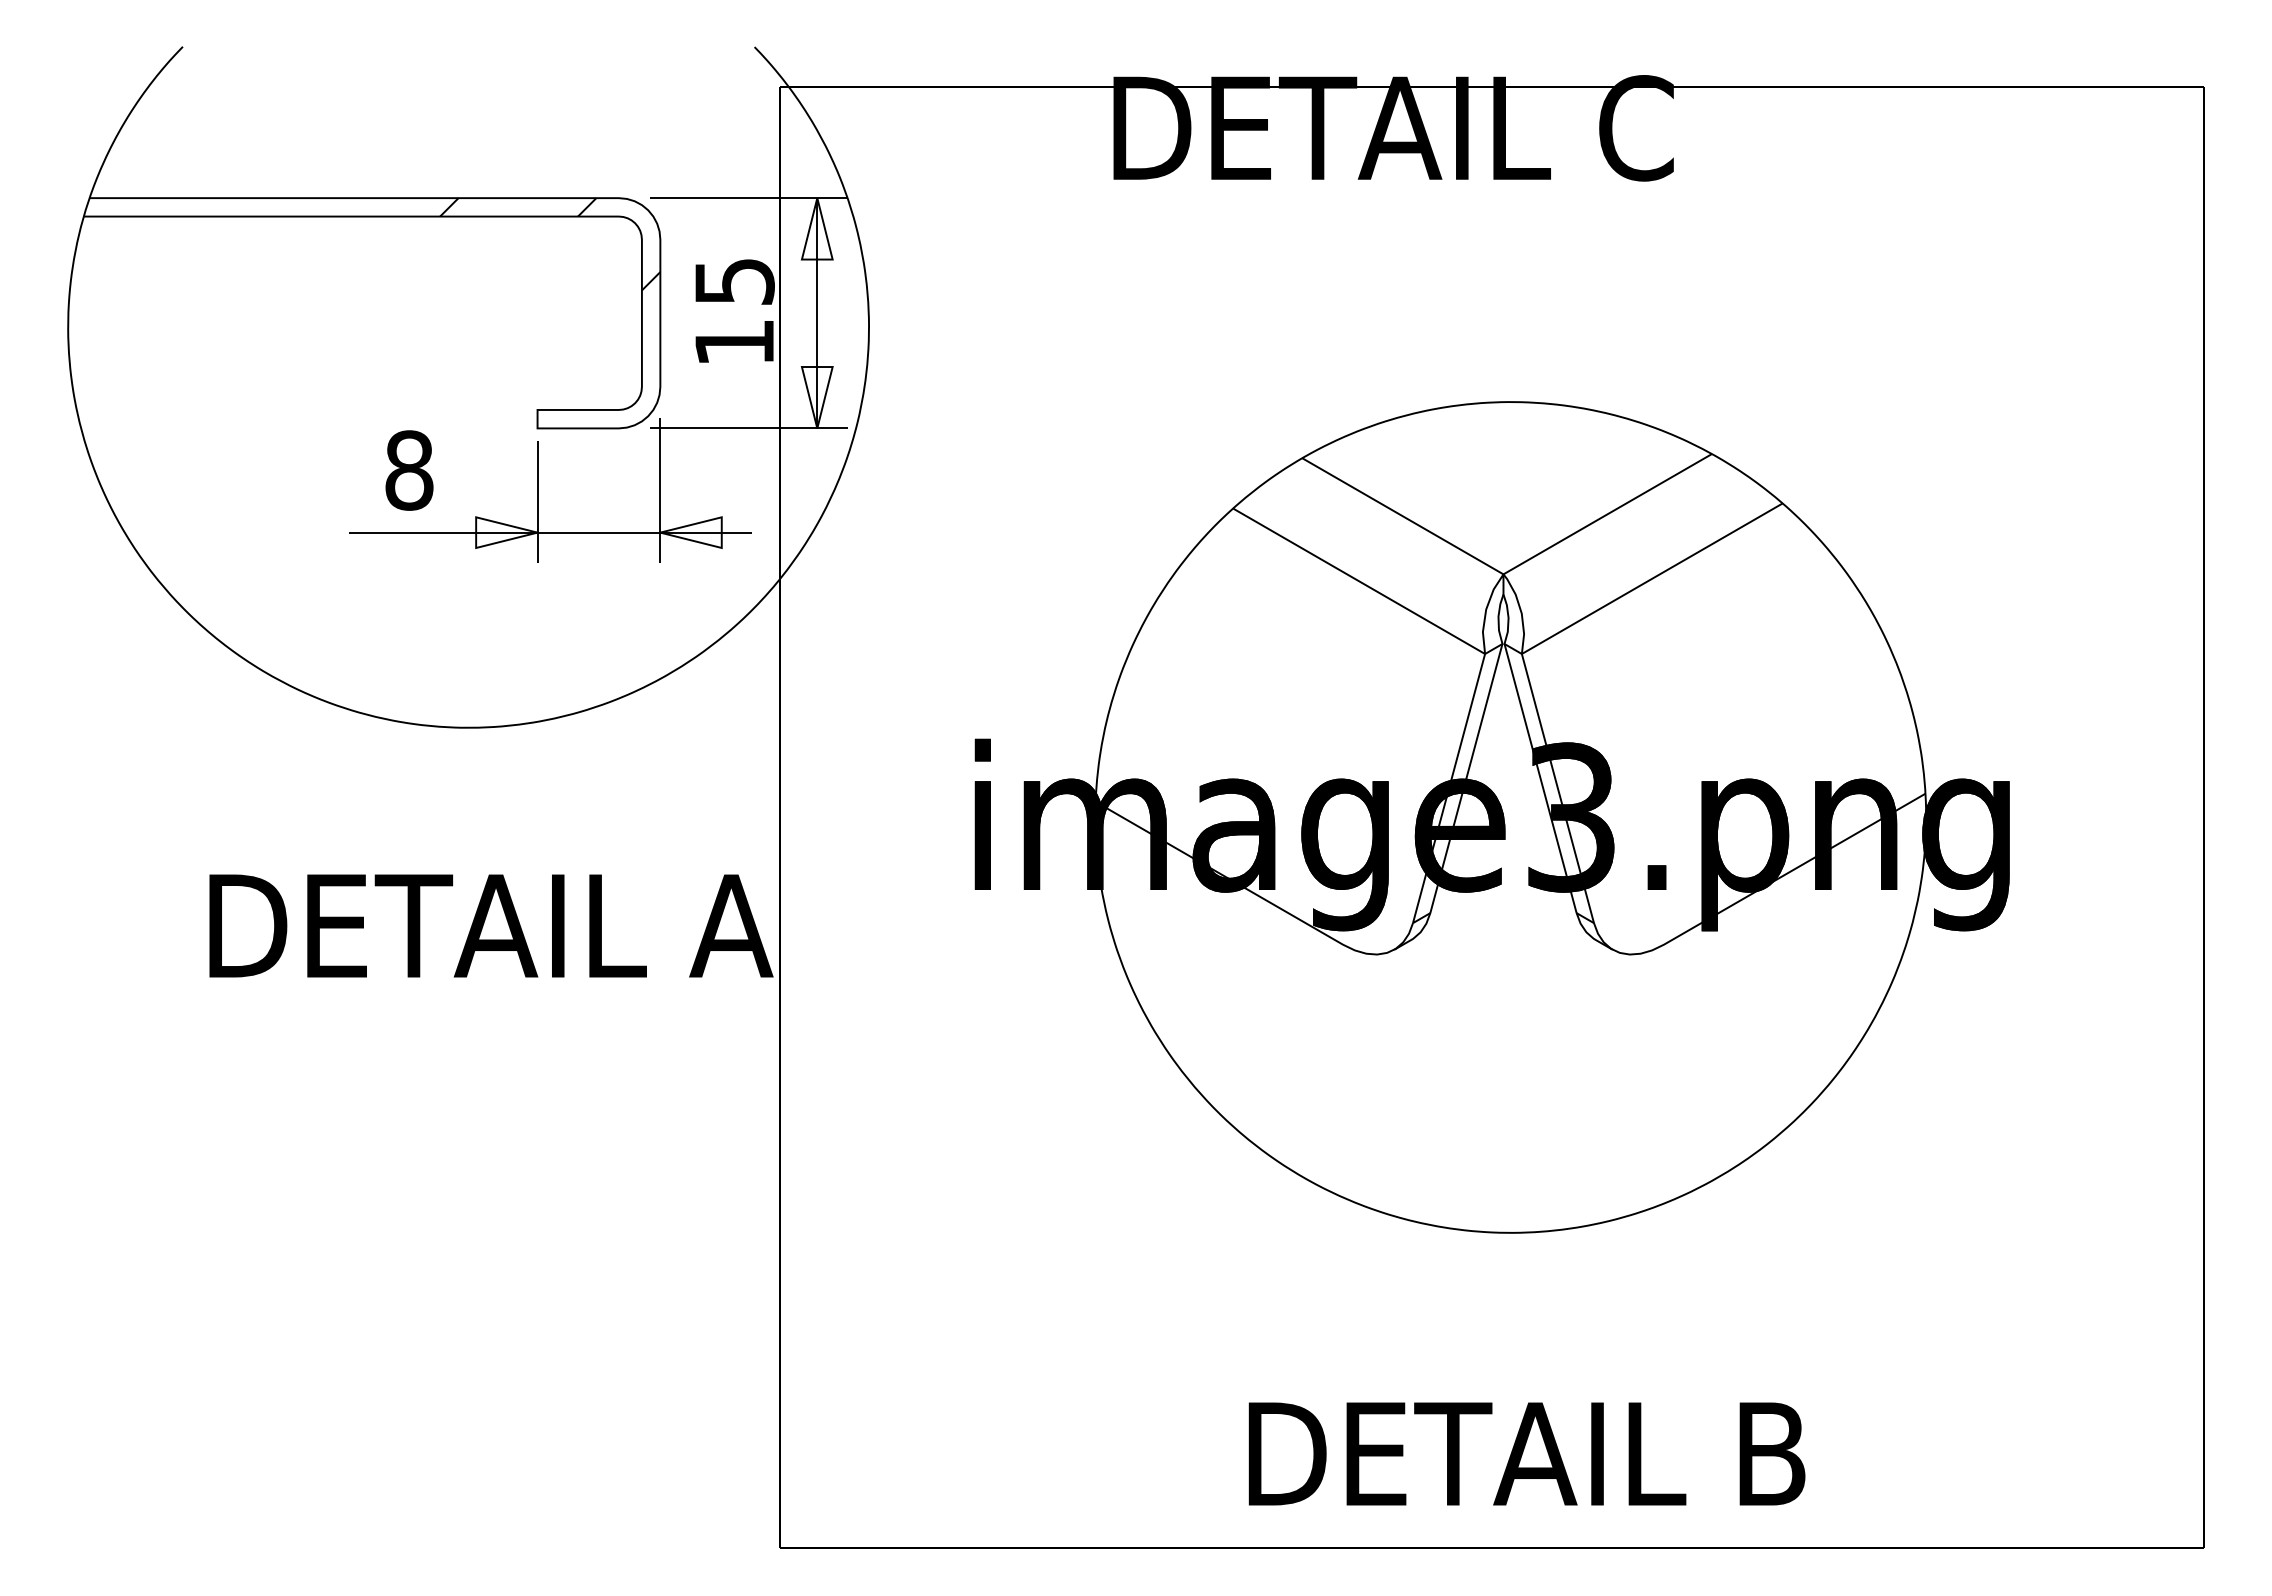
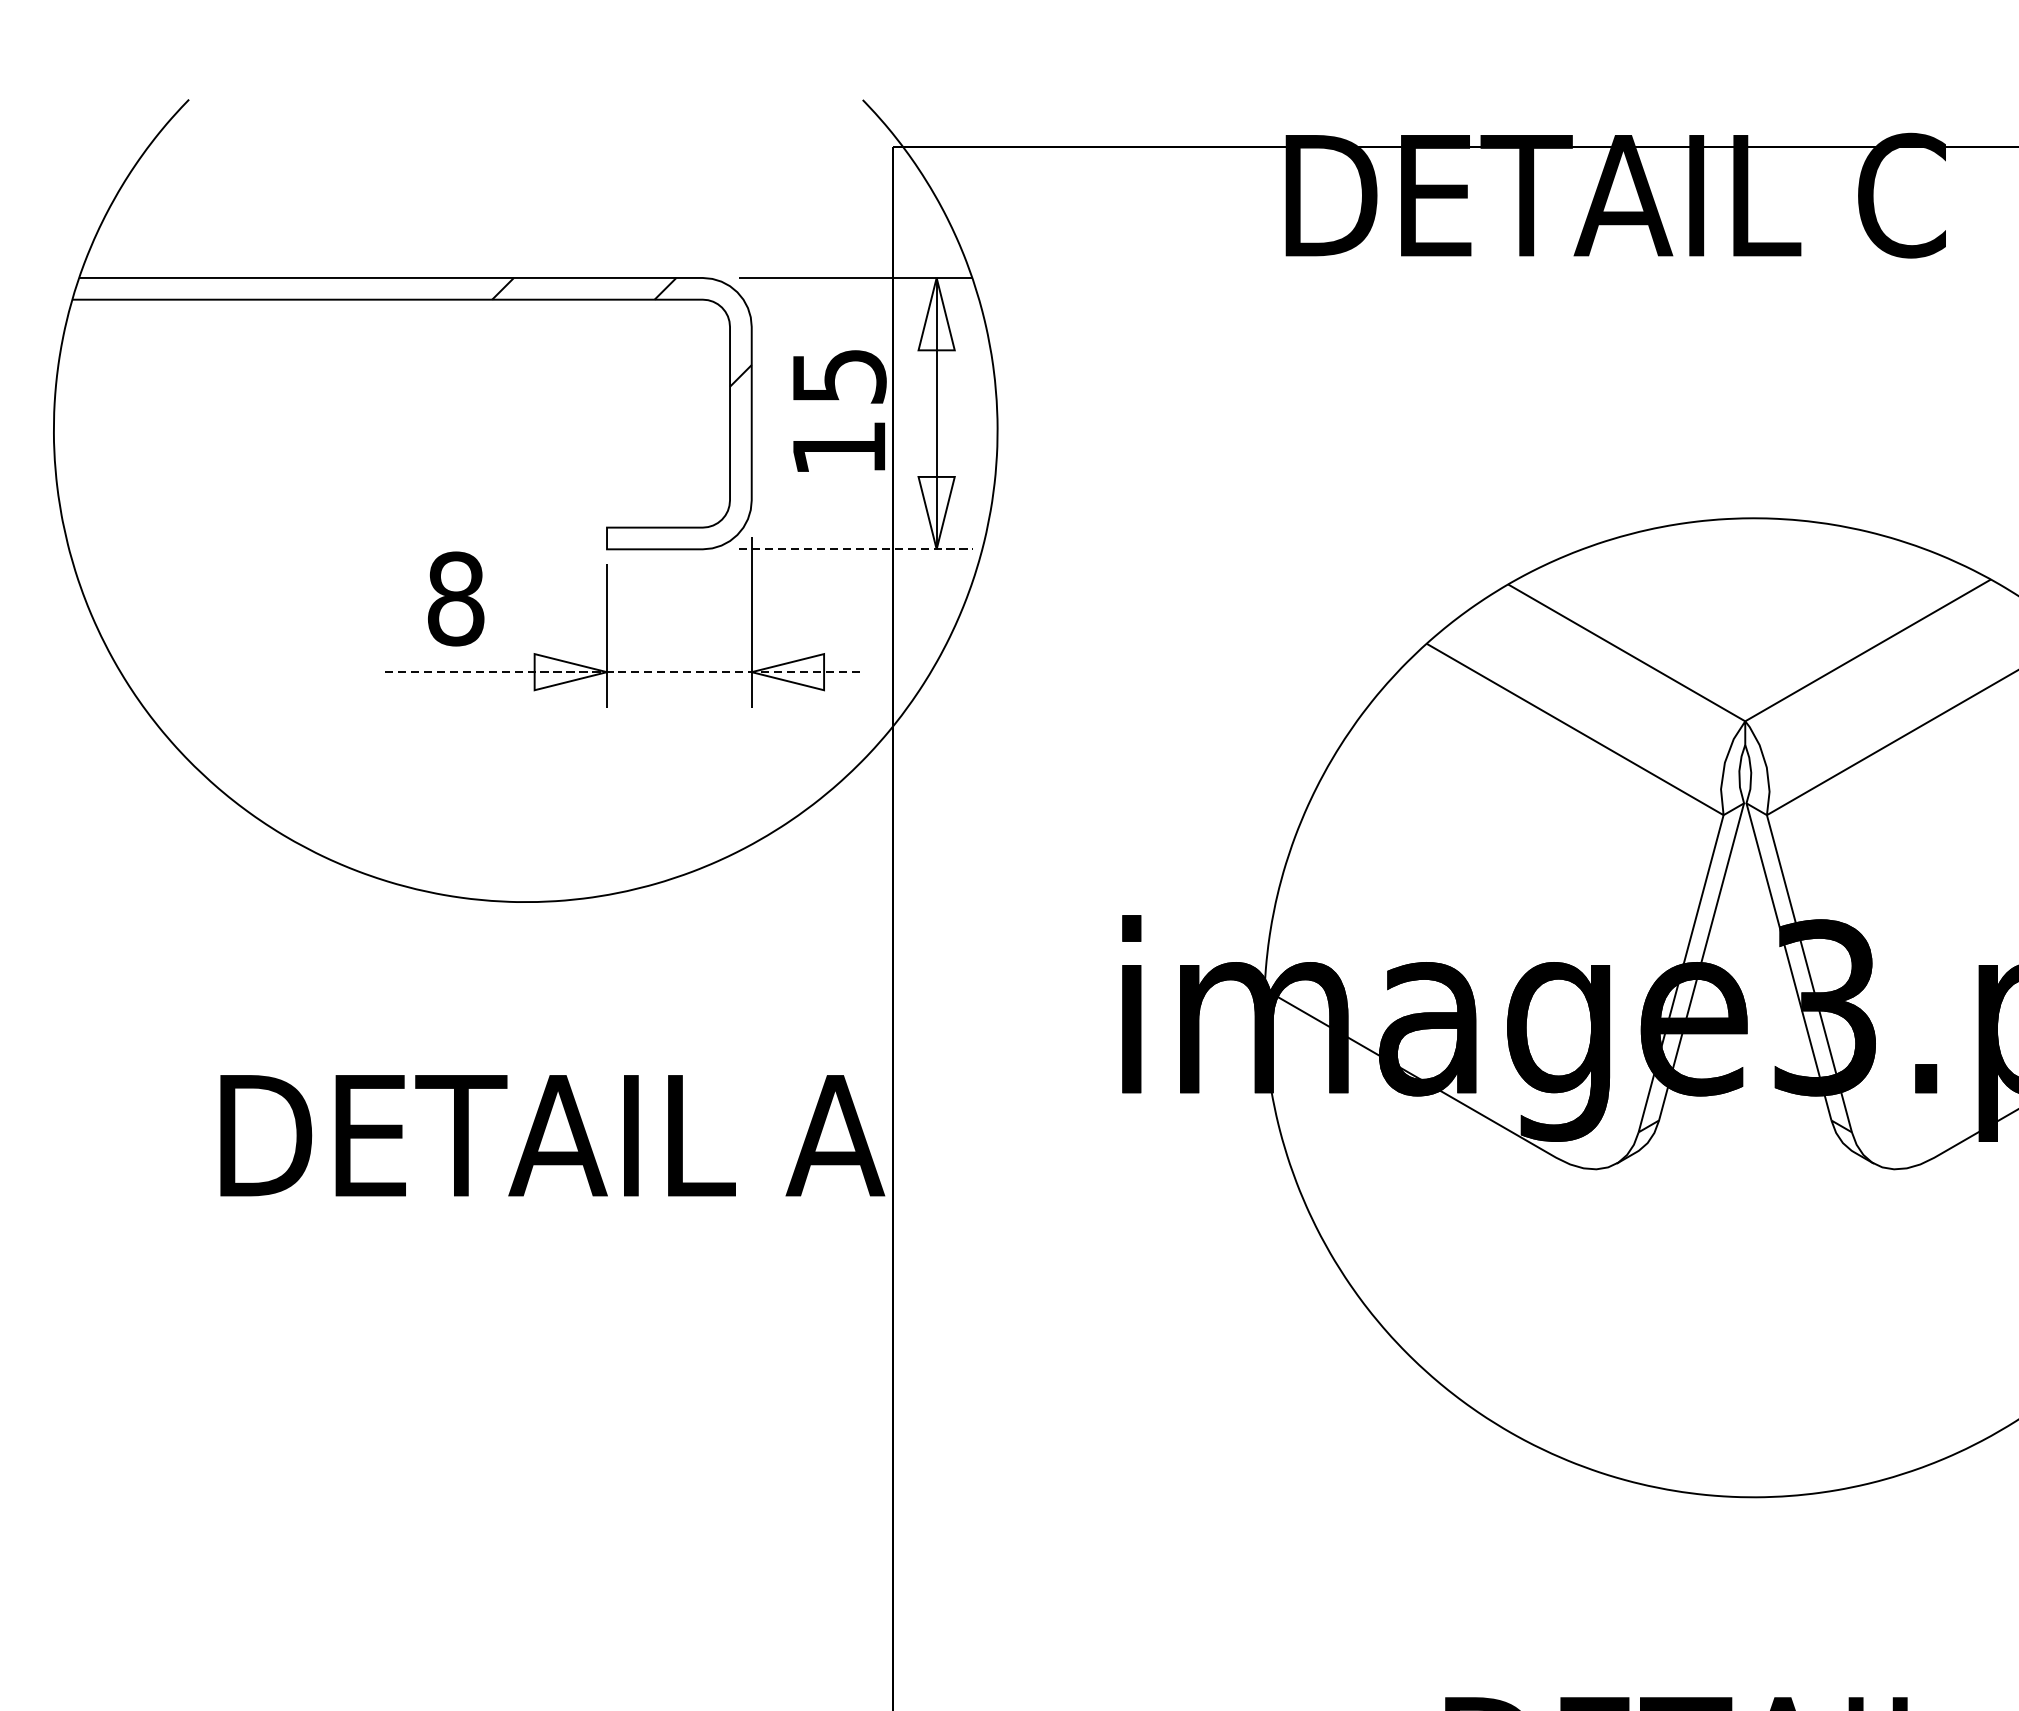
line: (749, 428) -> (856, 549), solid -> dashed
line: (551, 532) -> (623, 671), solid -> dashed

